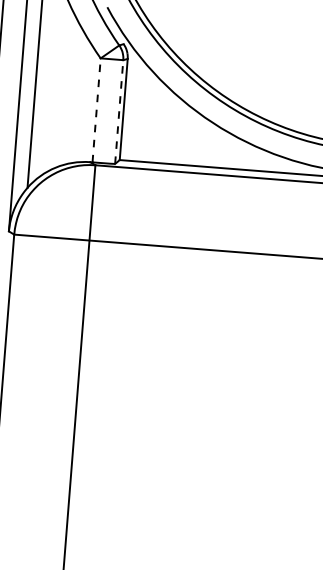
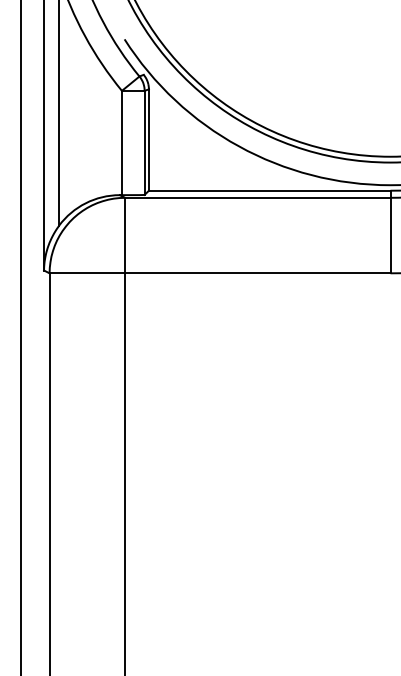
line: (96, 109) -> (121, 142), dashed -> solid
line: (119, 111) -> (144, 142), dashed -> solid

